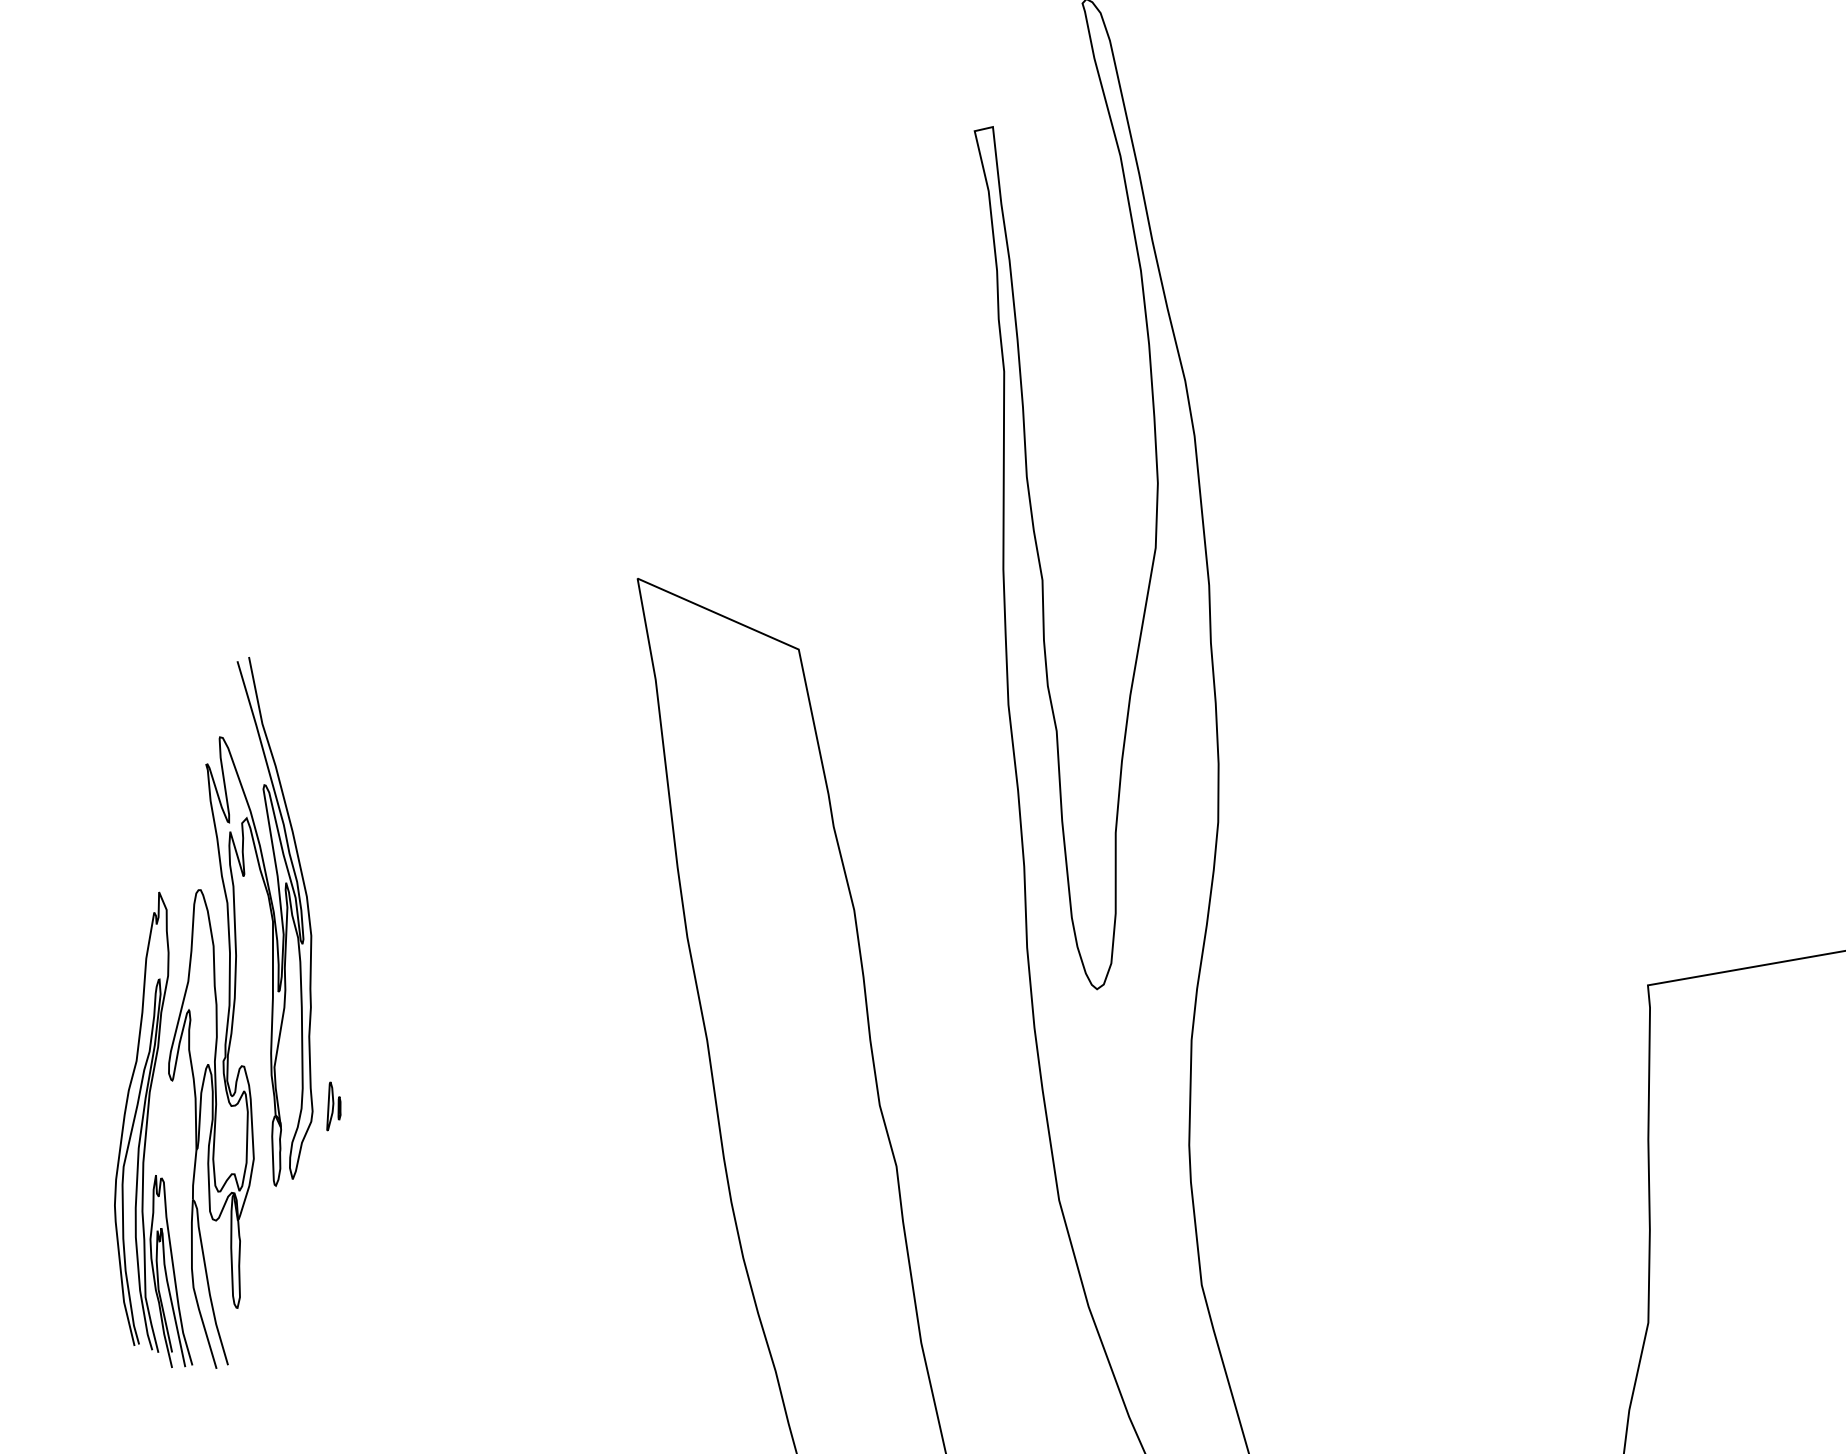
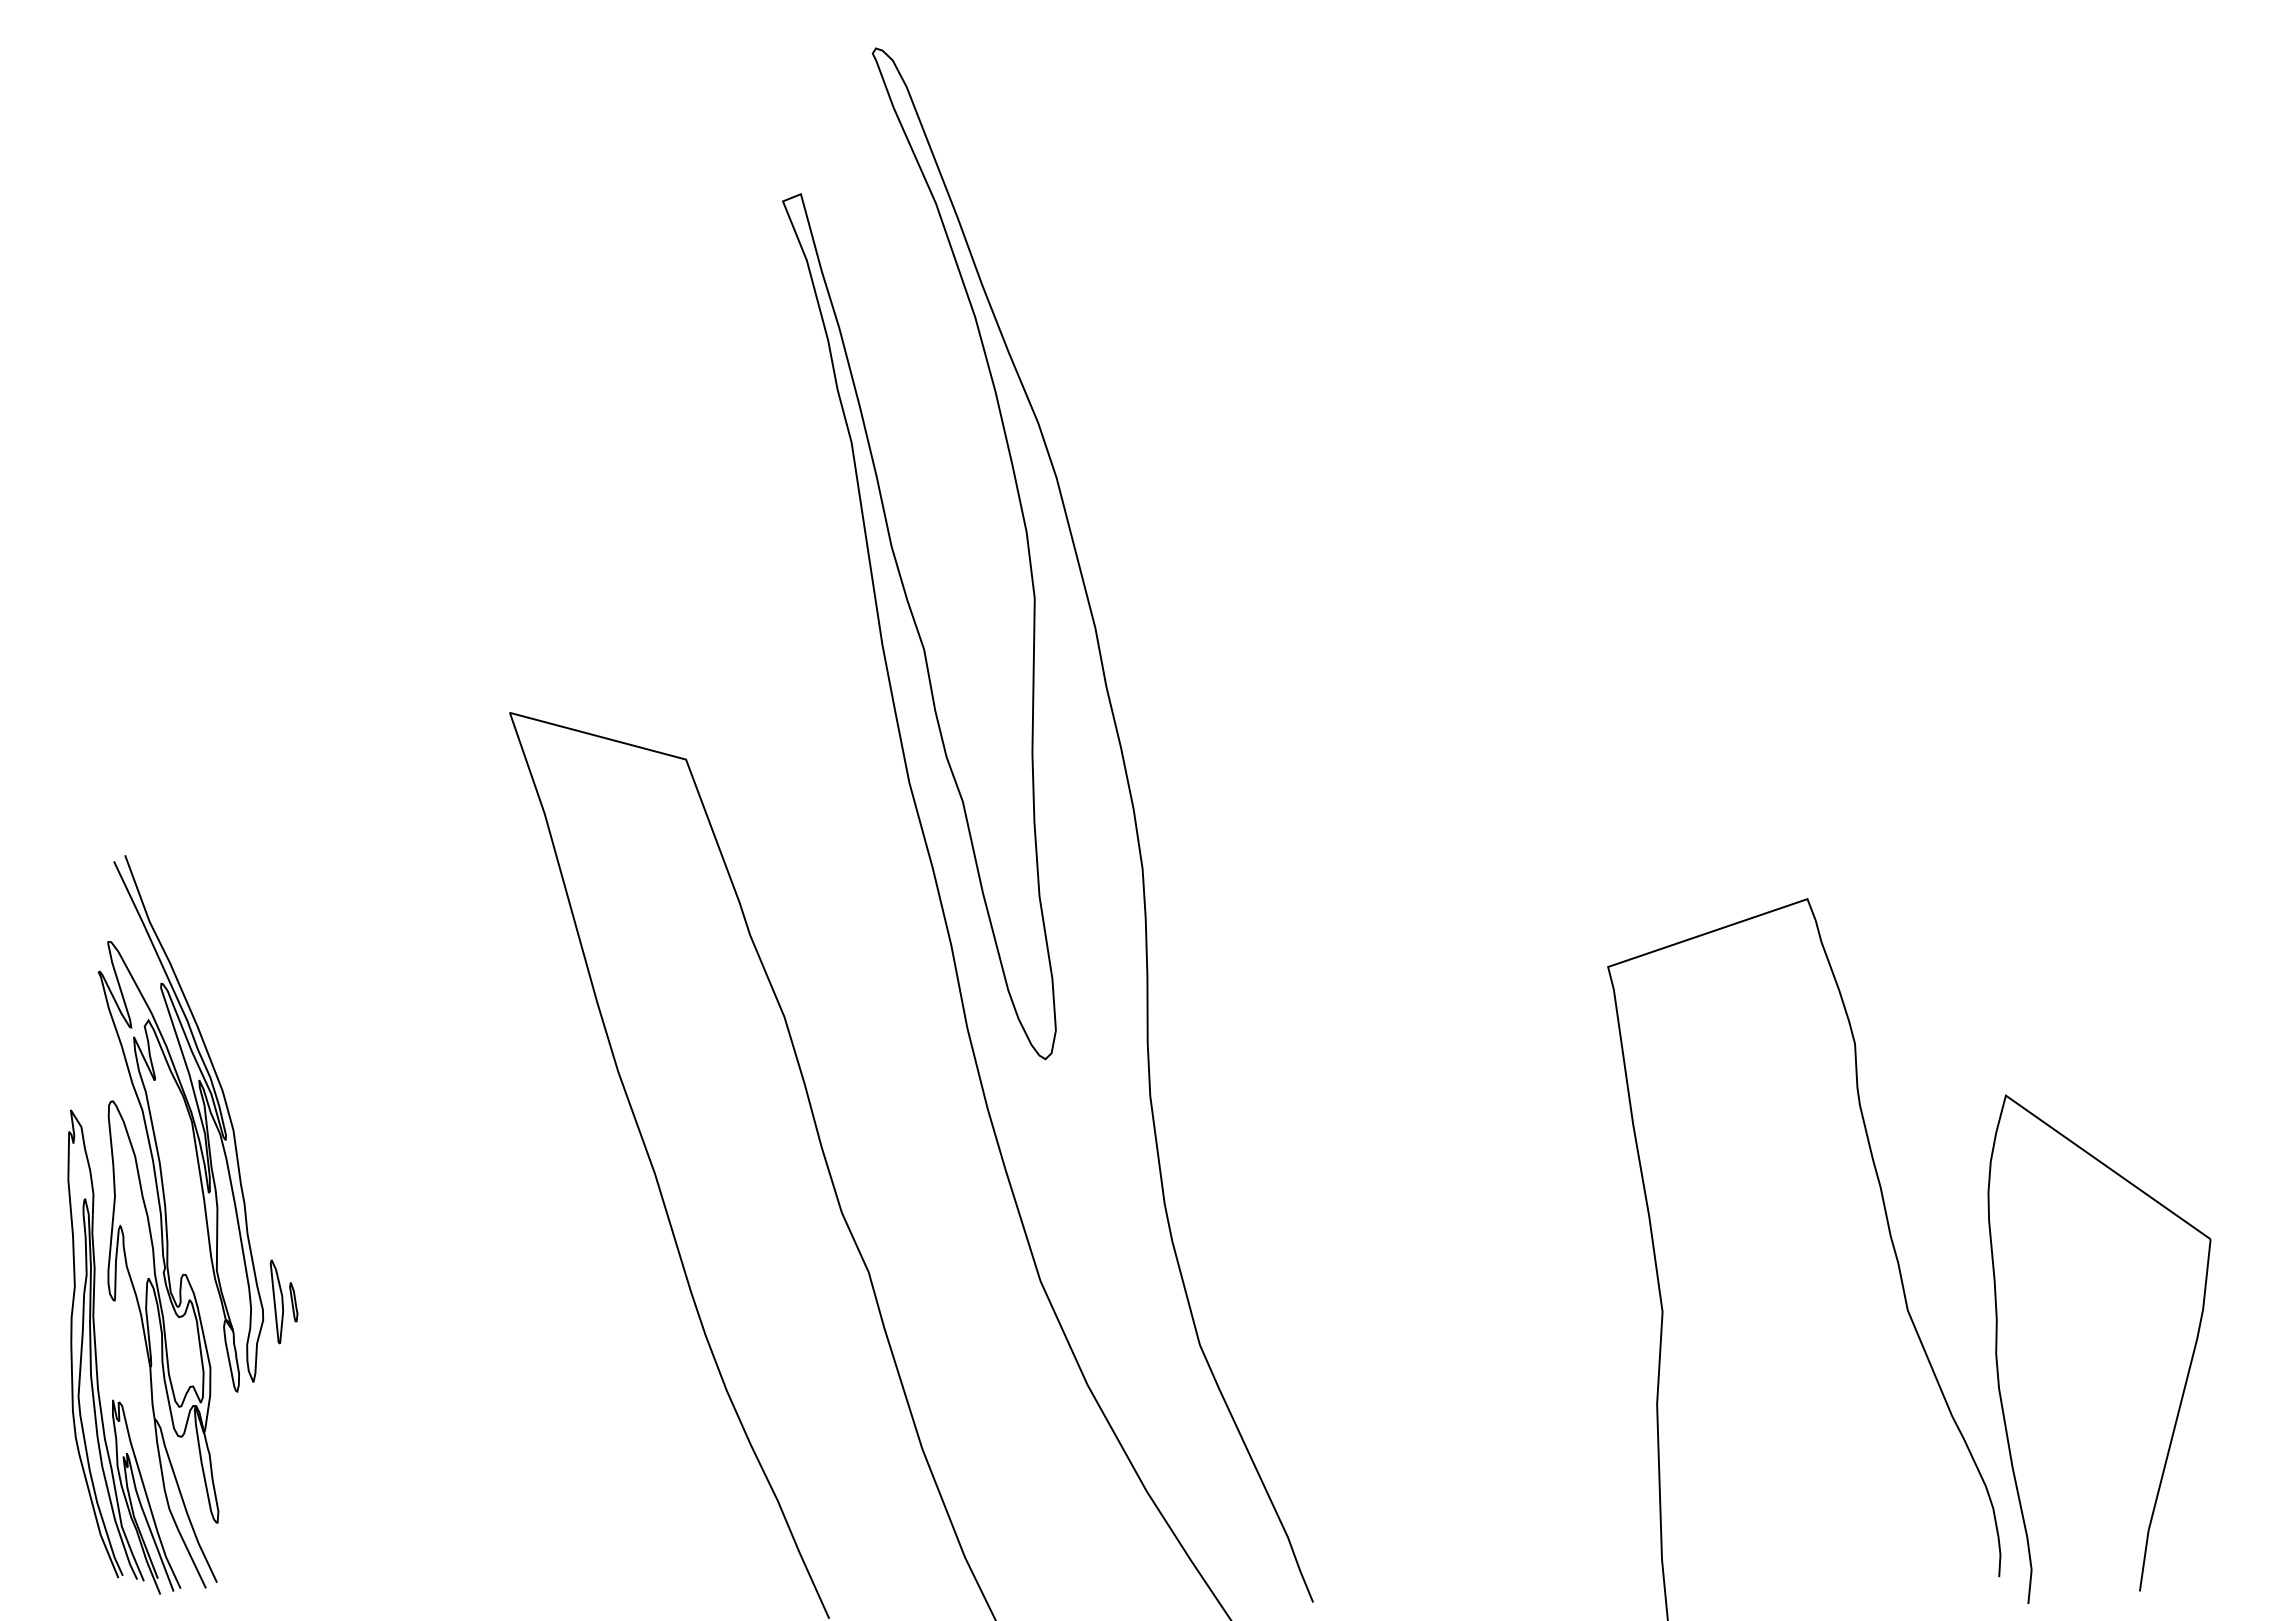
part: (333, 1106) -> (283, 1301), size x1.67

